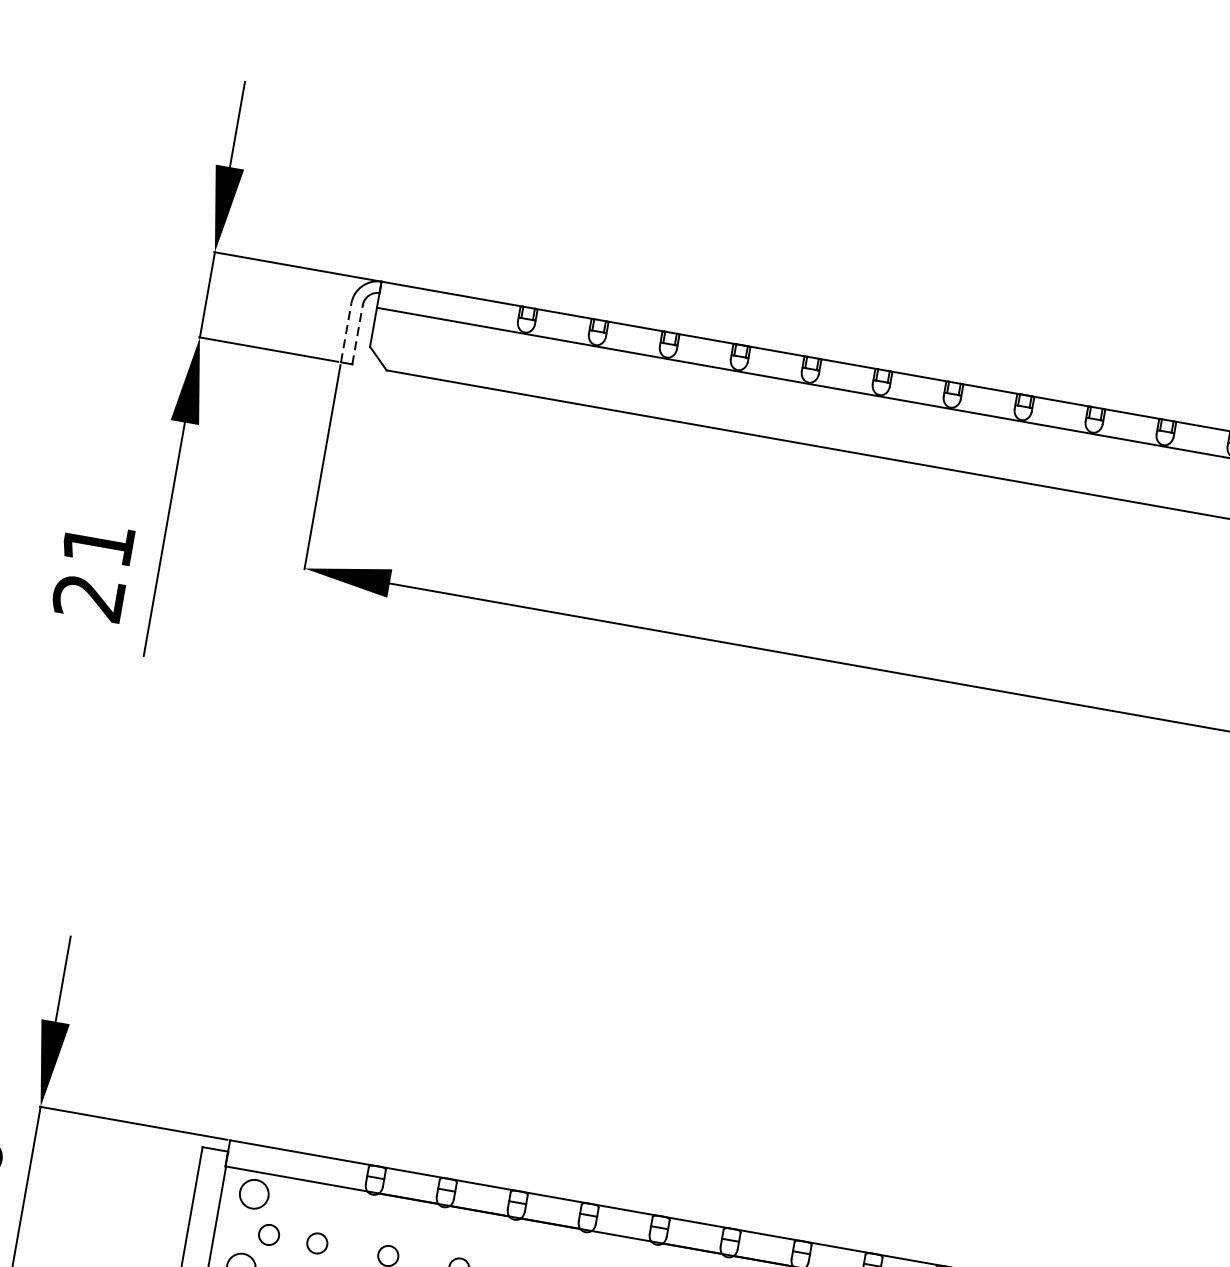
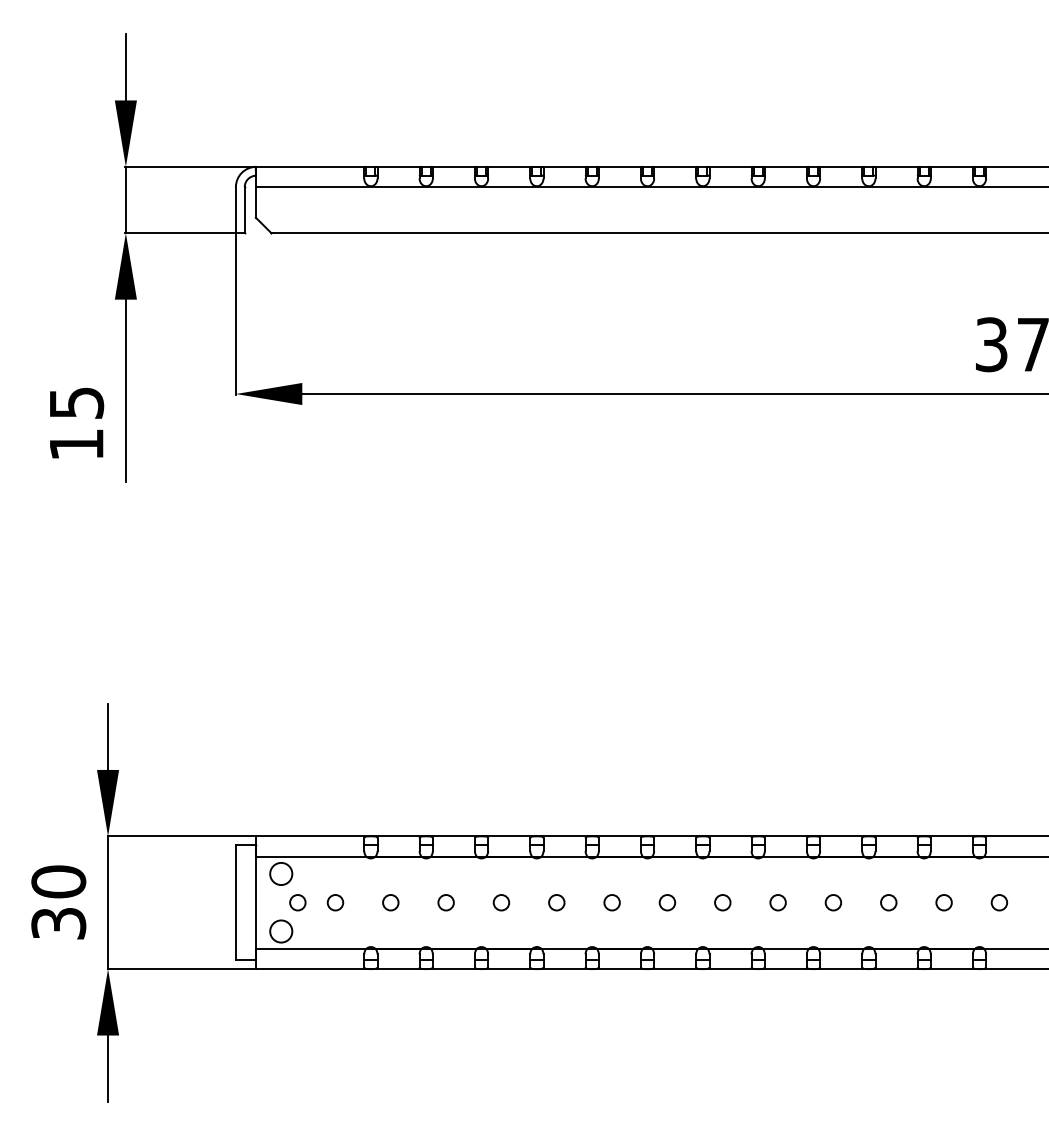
line: (345, 331) -> (235, 209), dashed -> solid
line: (357, 333) -> (244, 209), dashed -> solid
text: (93, 570) -> (76, 423), 21 -> 15

